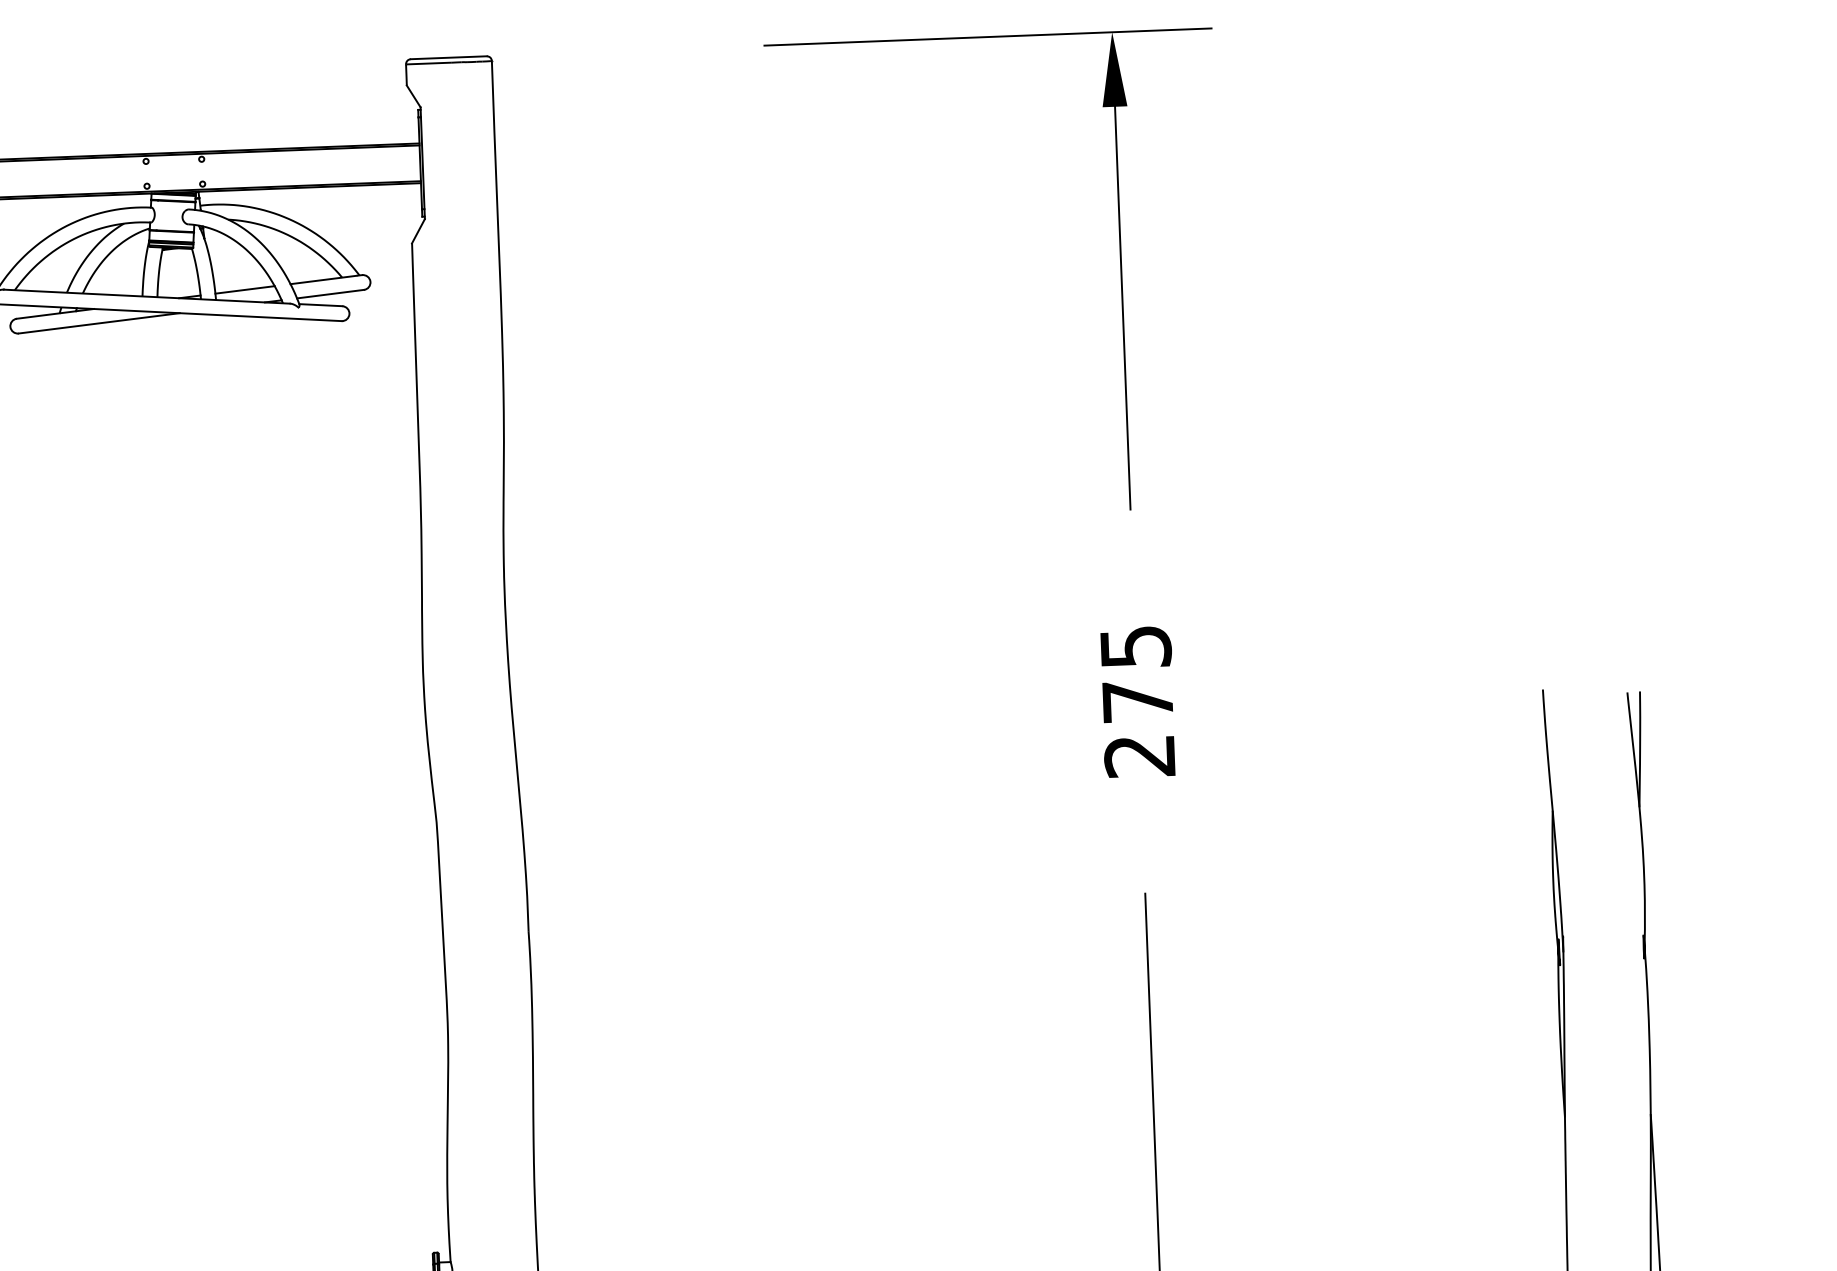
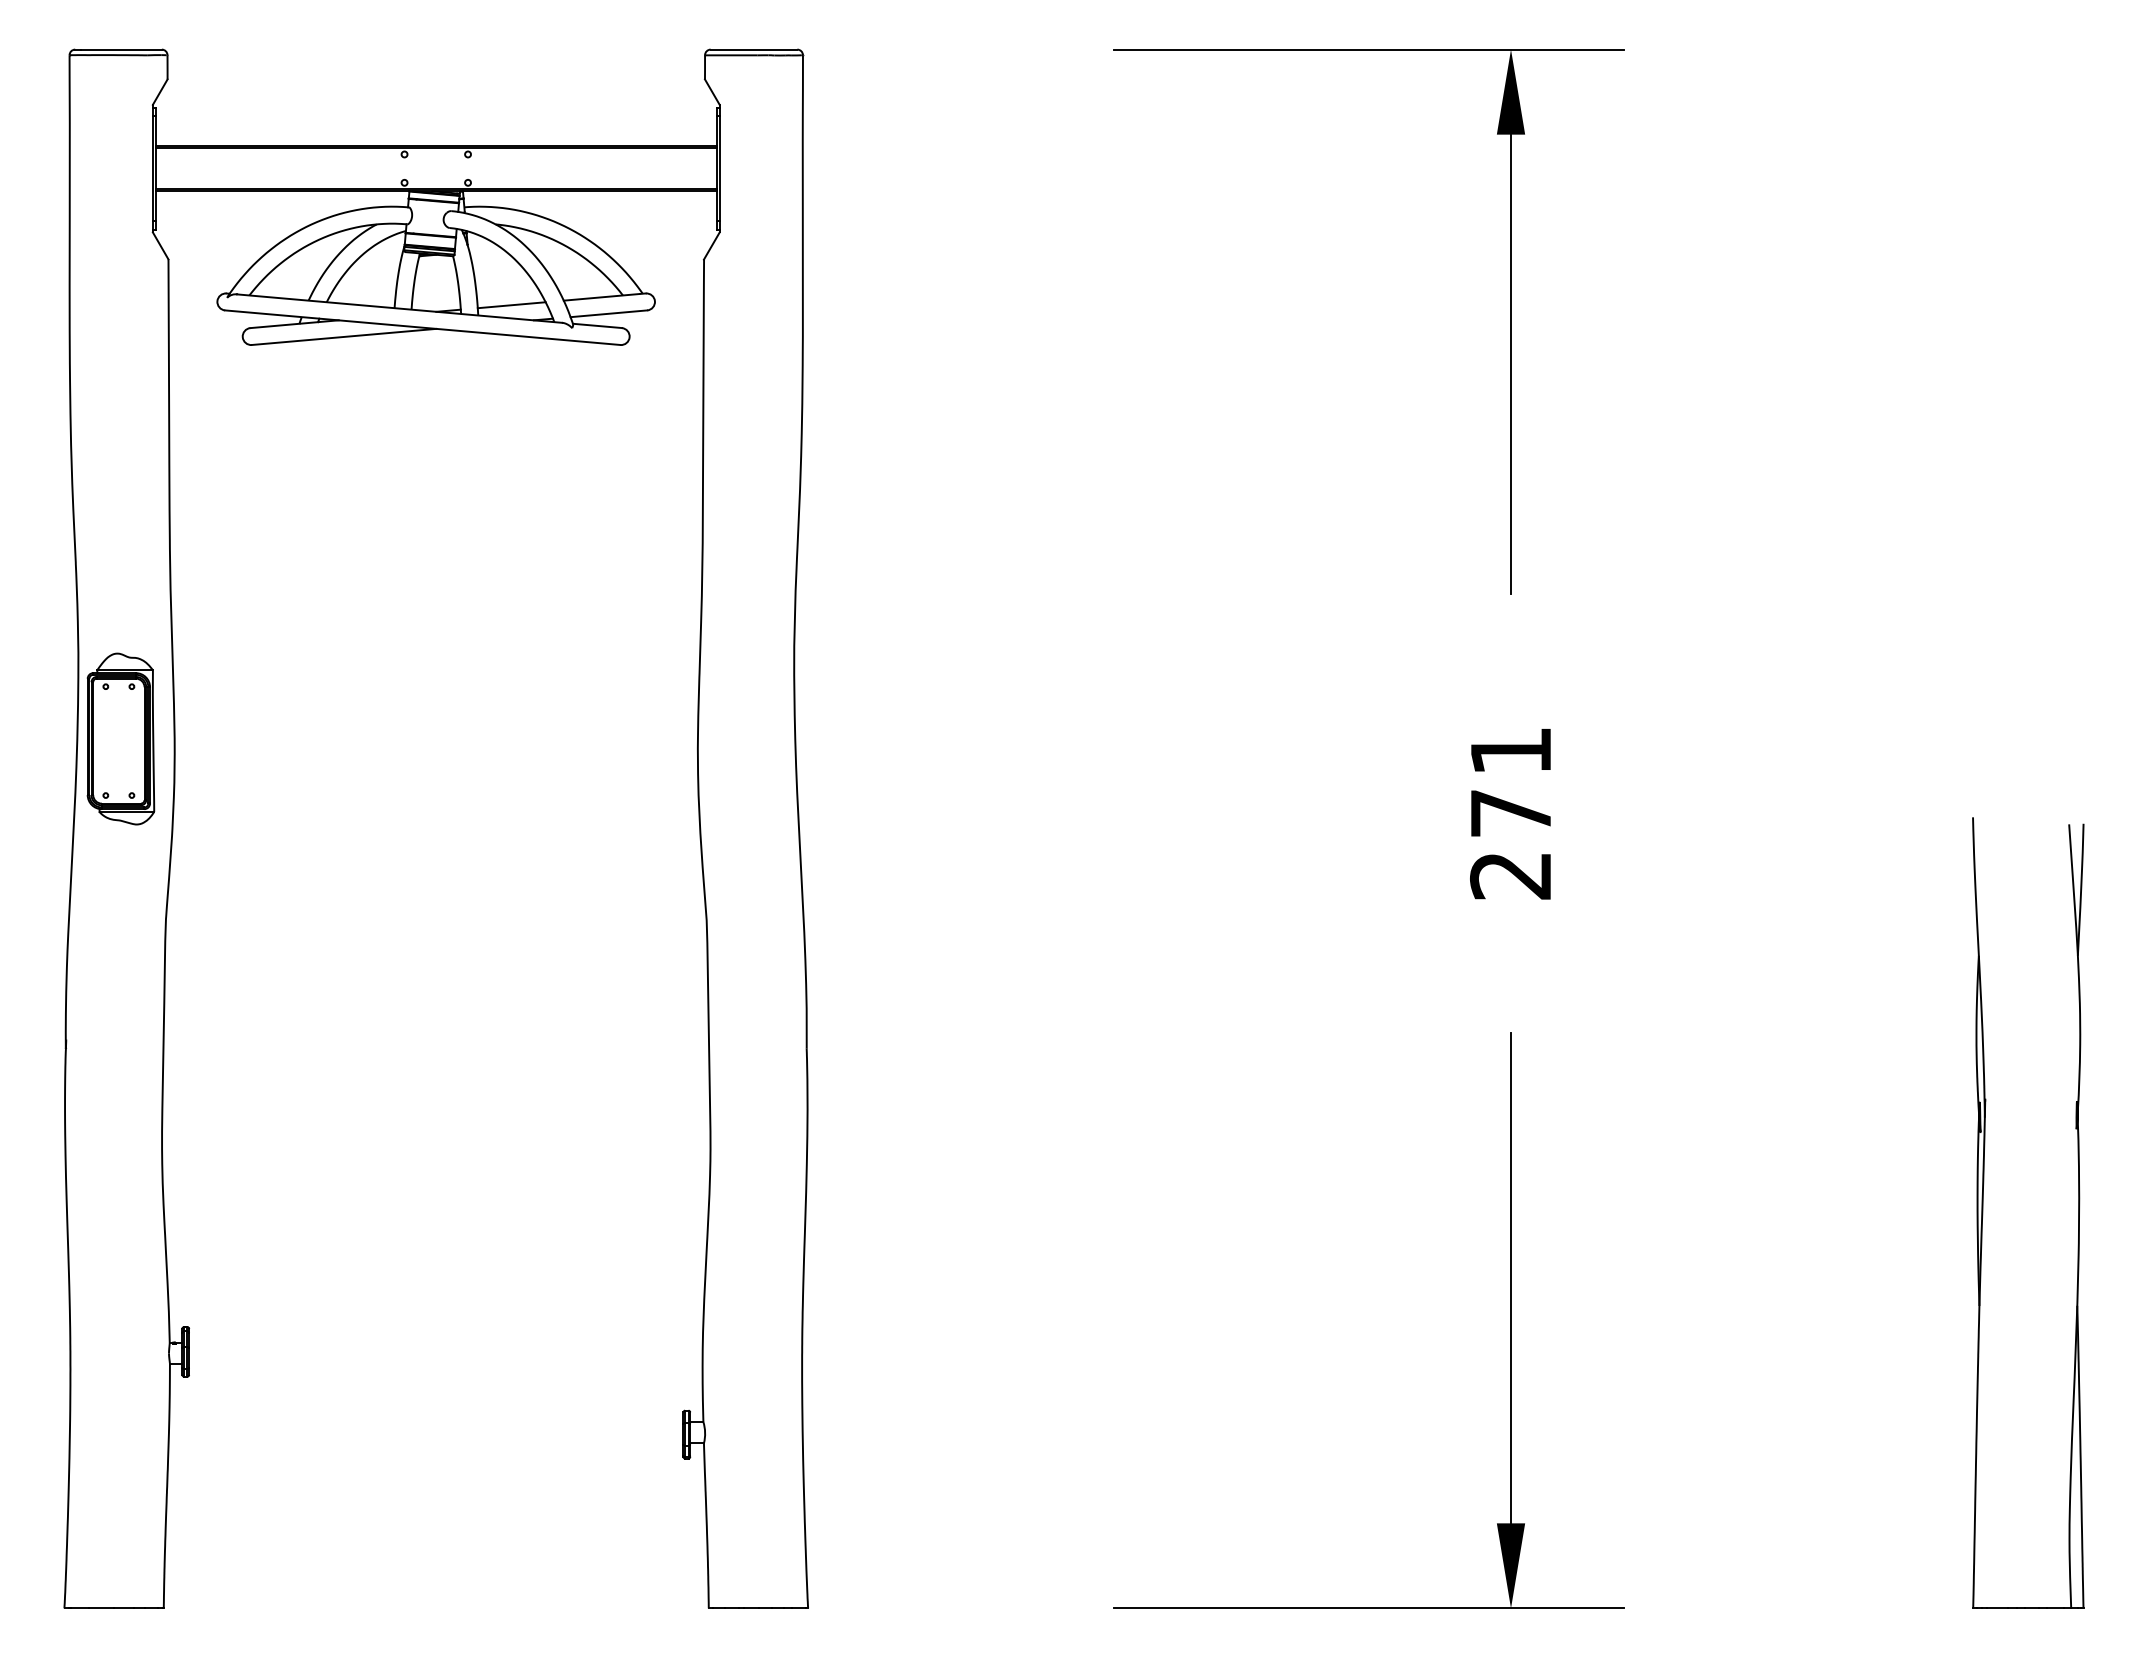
text: (1136, 647) -> (1511, 751), 275 -> 271

